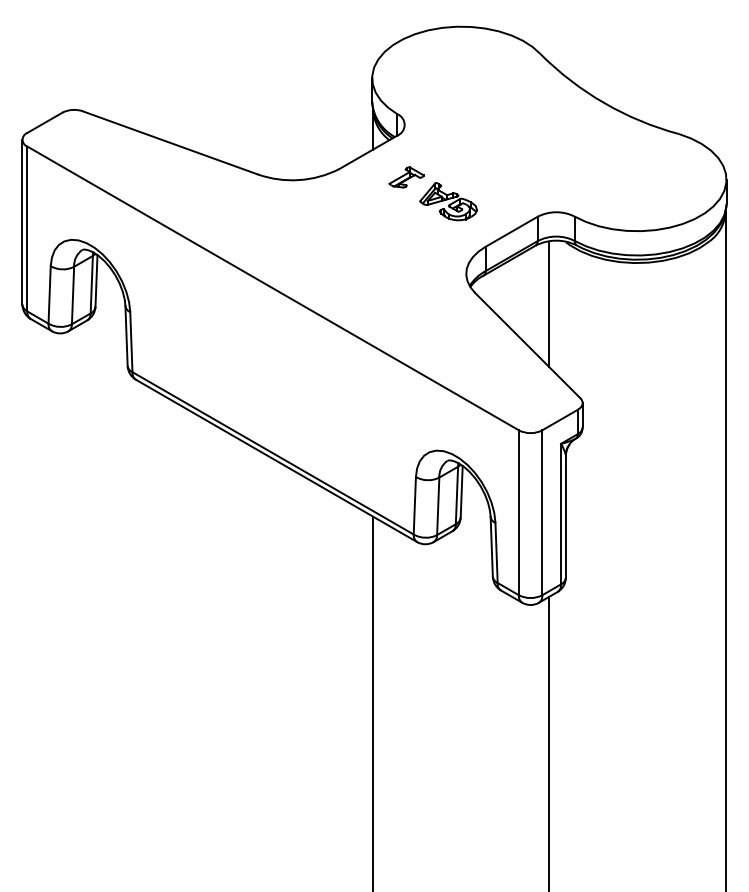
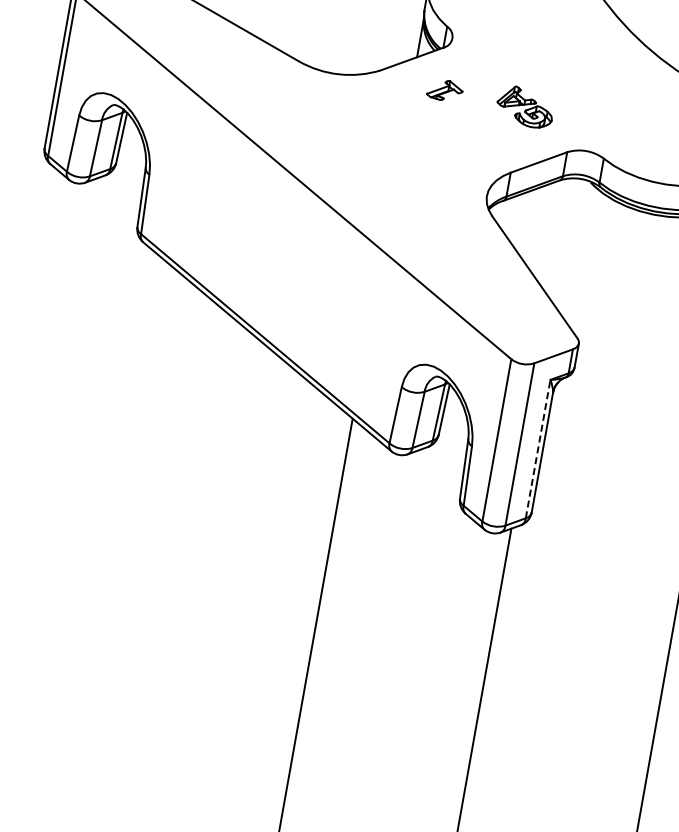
part: (448, 201) -> (525, 106), moved
line: (548, 303) -> (562, 239), removed
line: (561, 513) -> (538, 448), solid -> dashed

